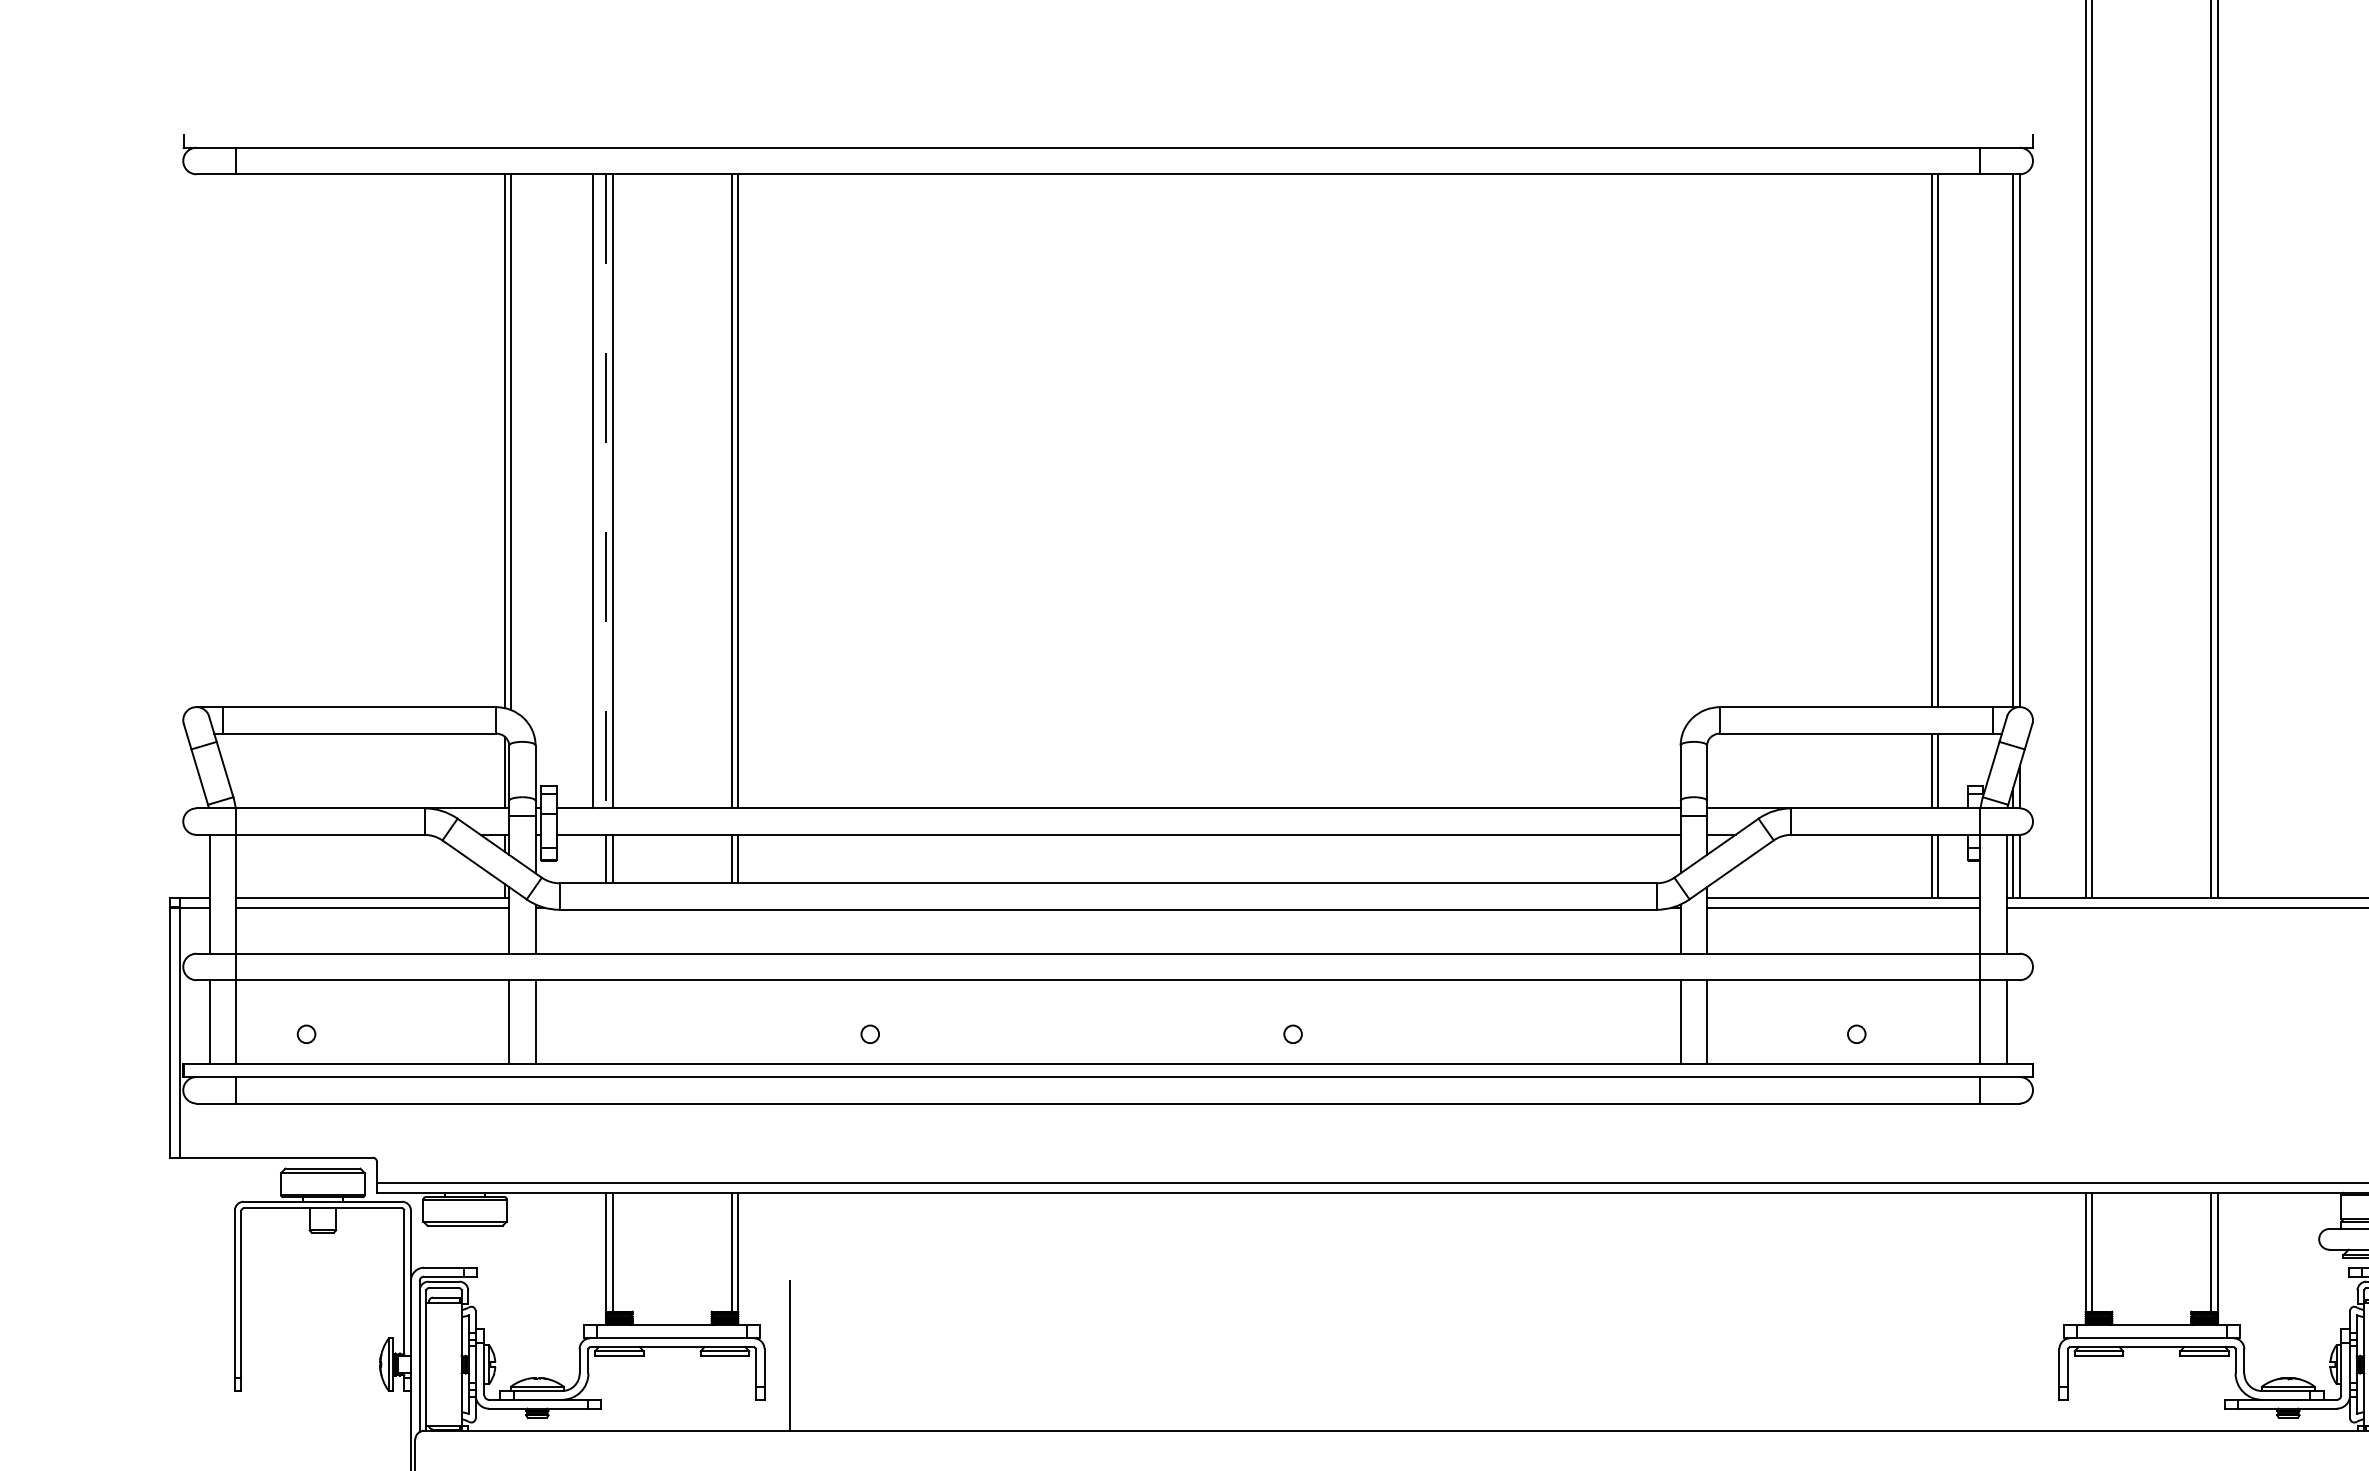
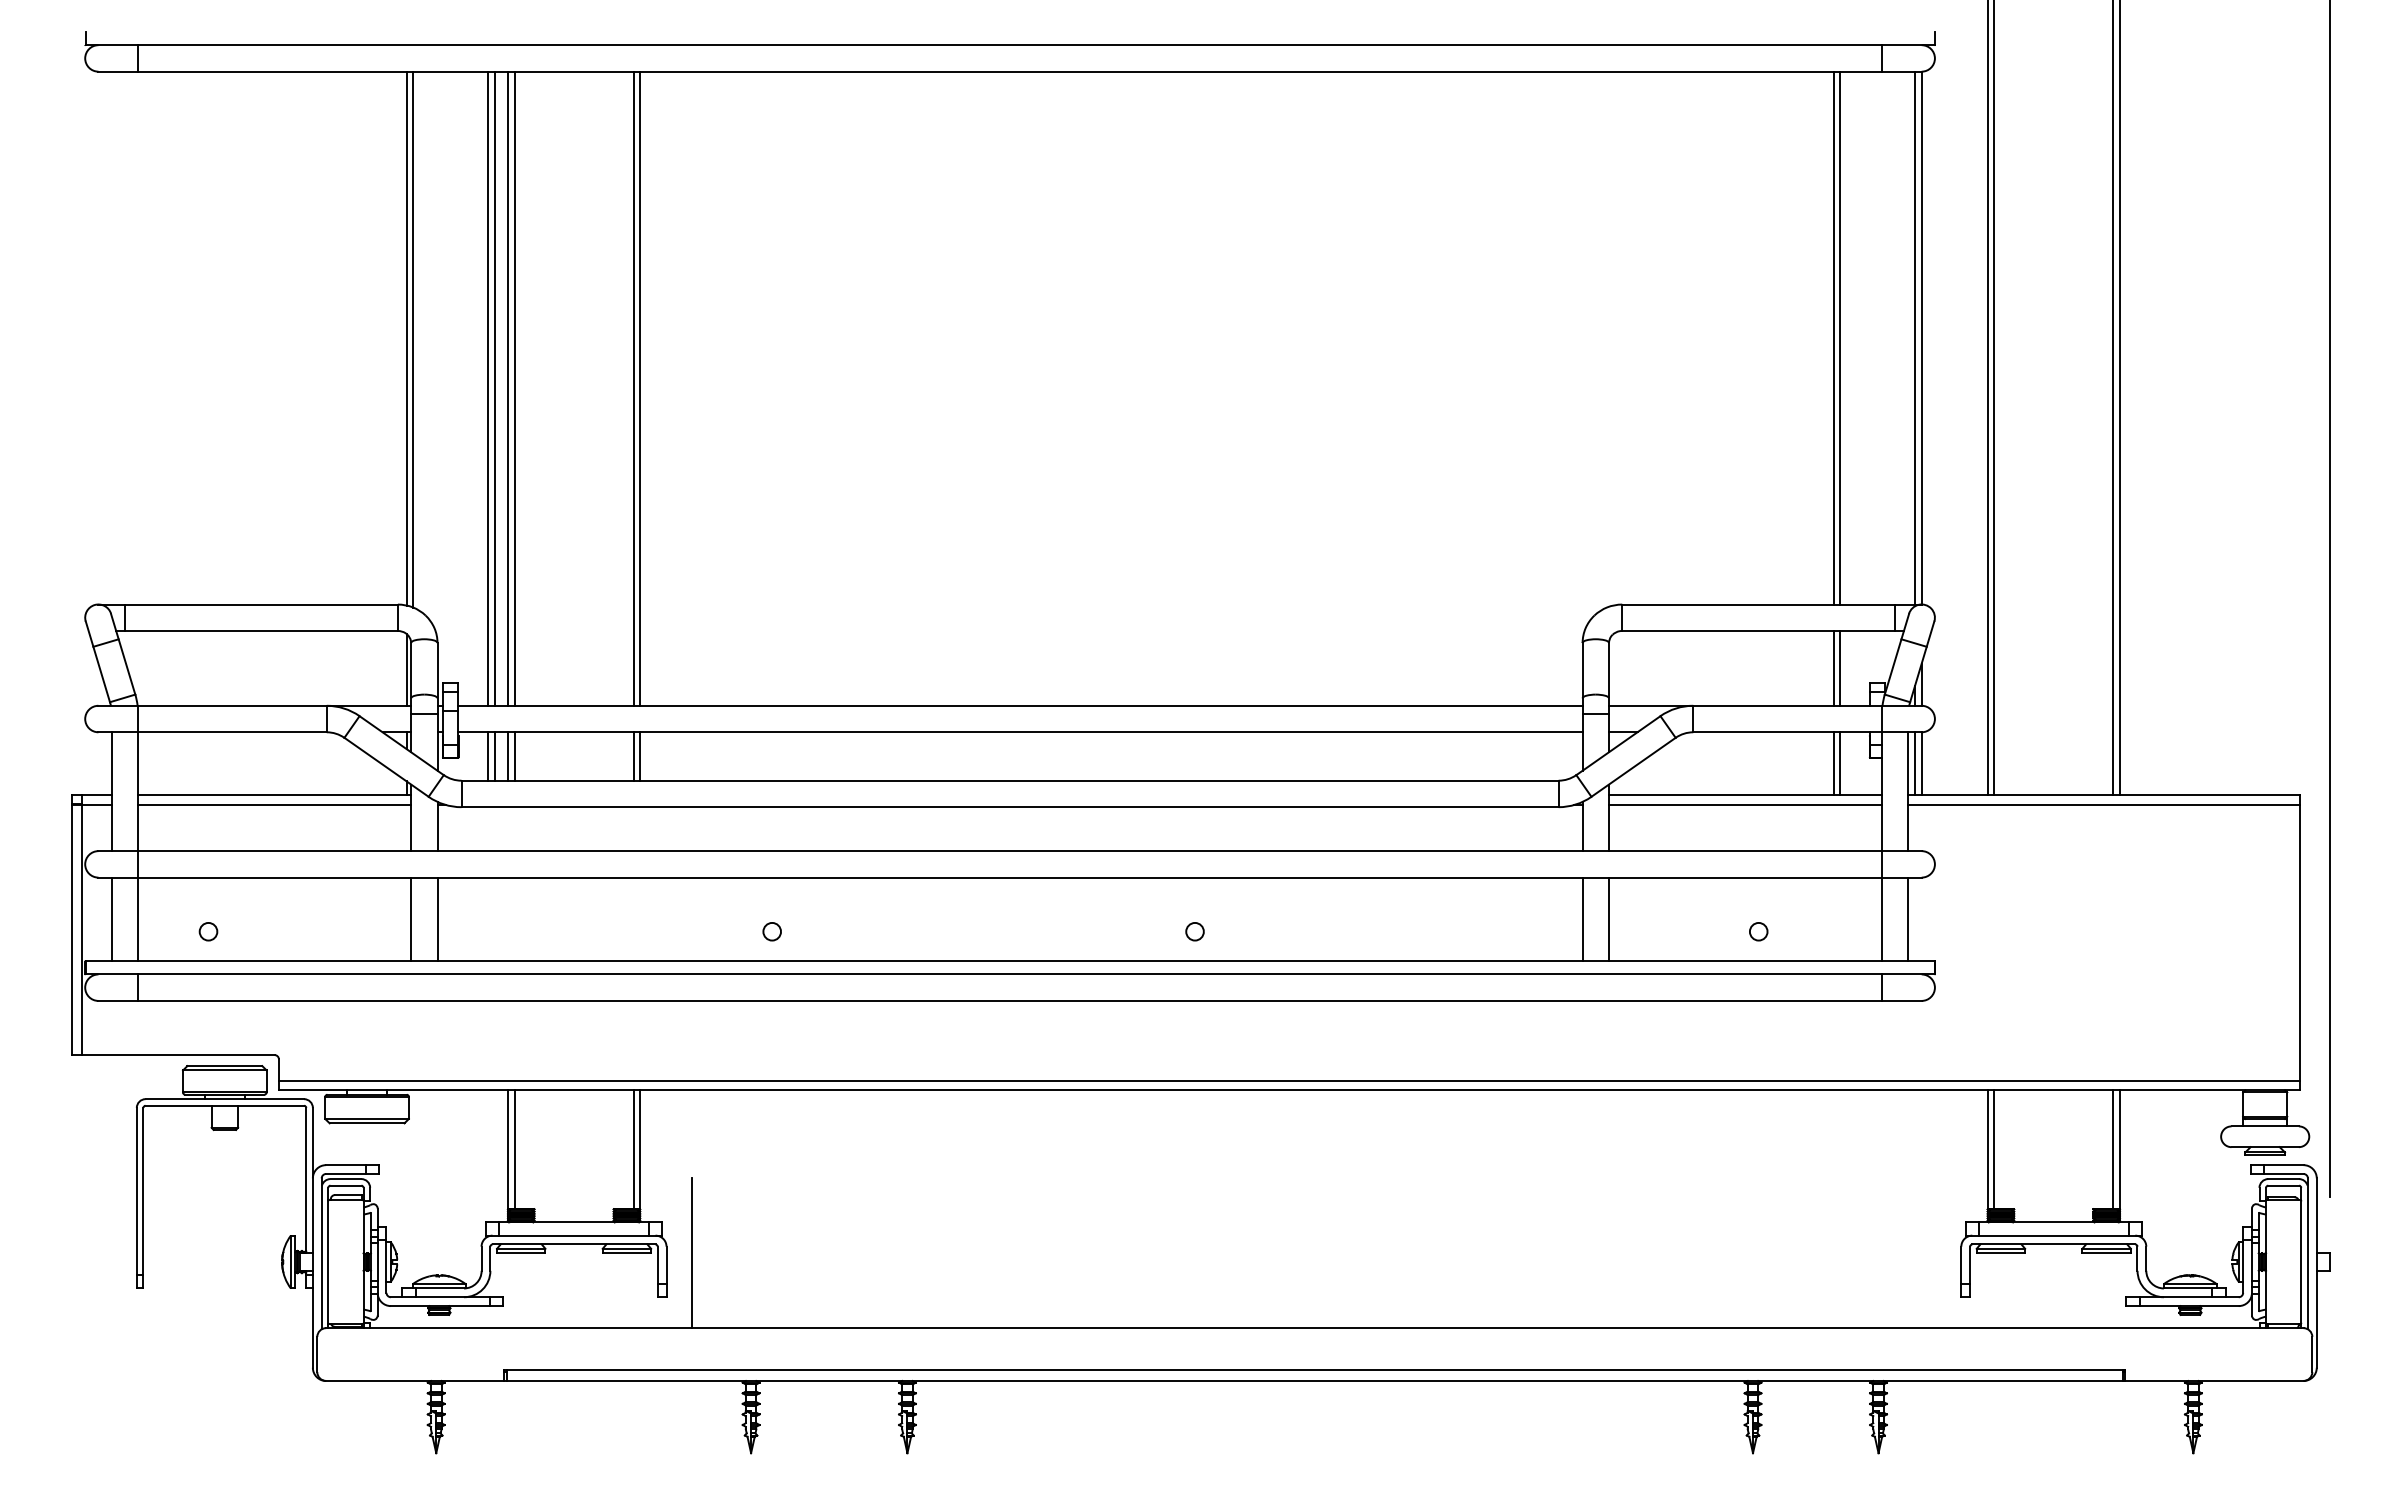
line: (586, 491) -> (488, 388), added
line: (606, 492) -> (508, 389), dashed -> solid
line: (586, 859) -> (488, 756), added
line: (592, 859) -> (494, 756), added

